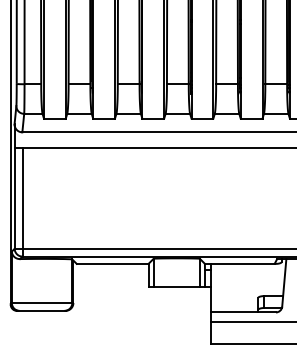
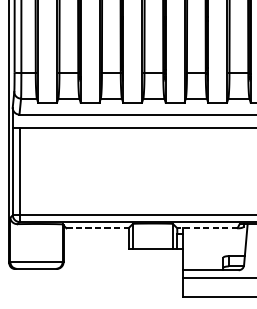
line: (112, 263) -> (97, 227), solid -> dashed
line: (239, 263) -> (207, 227), solid -> dashed

